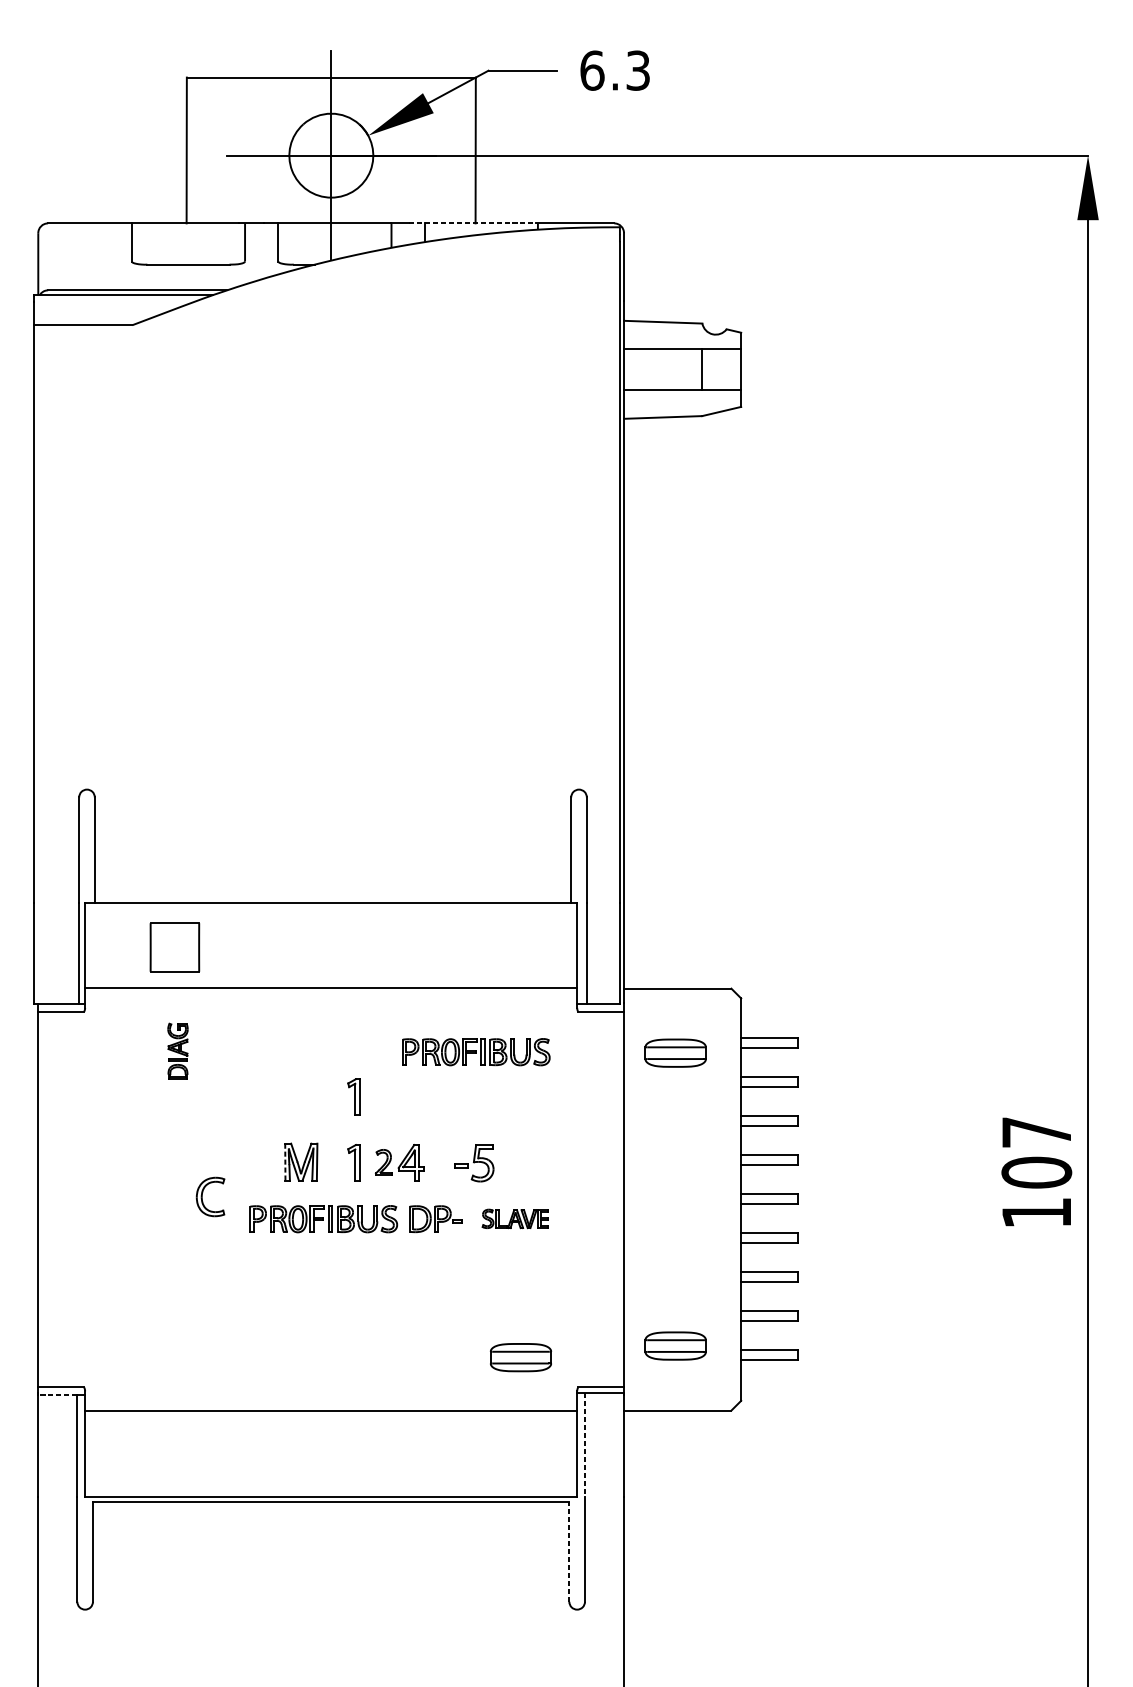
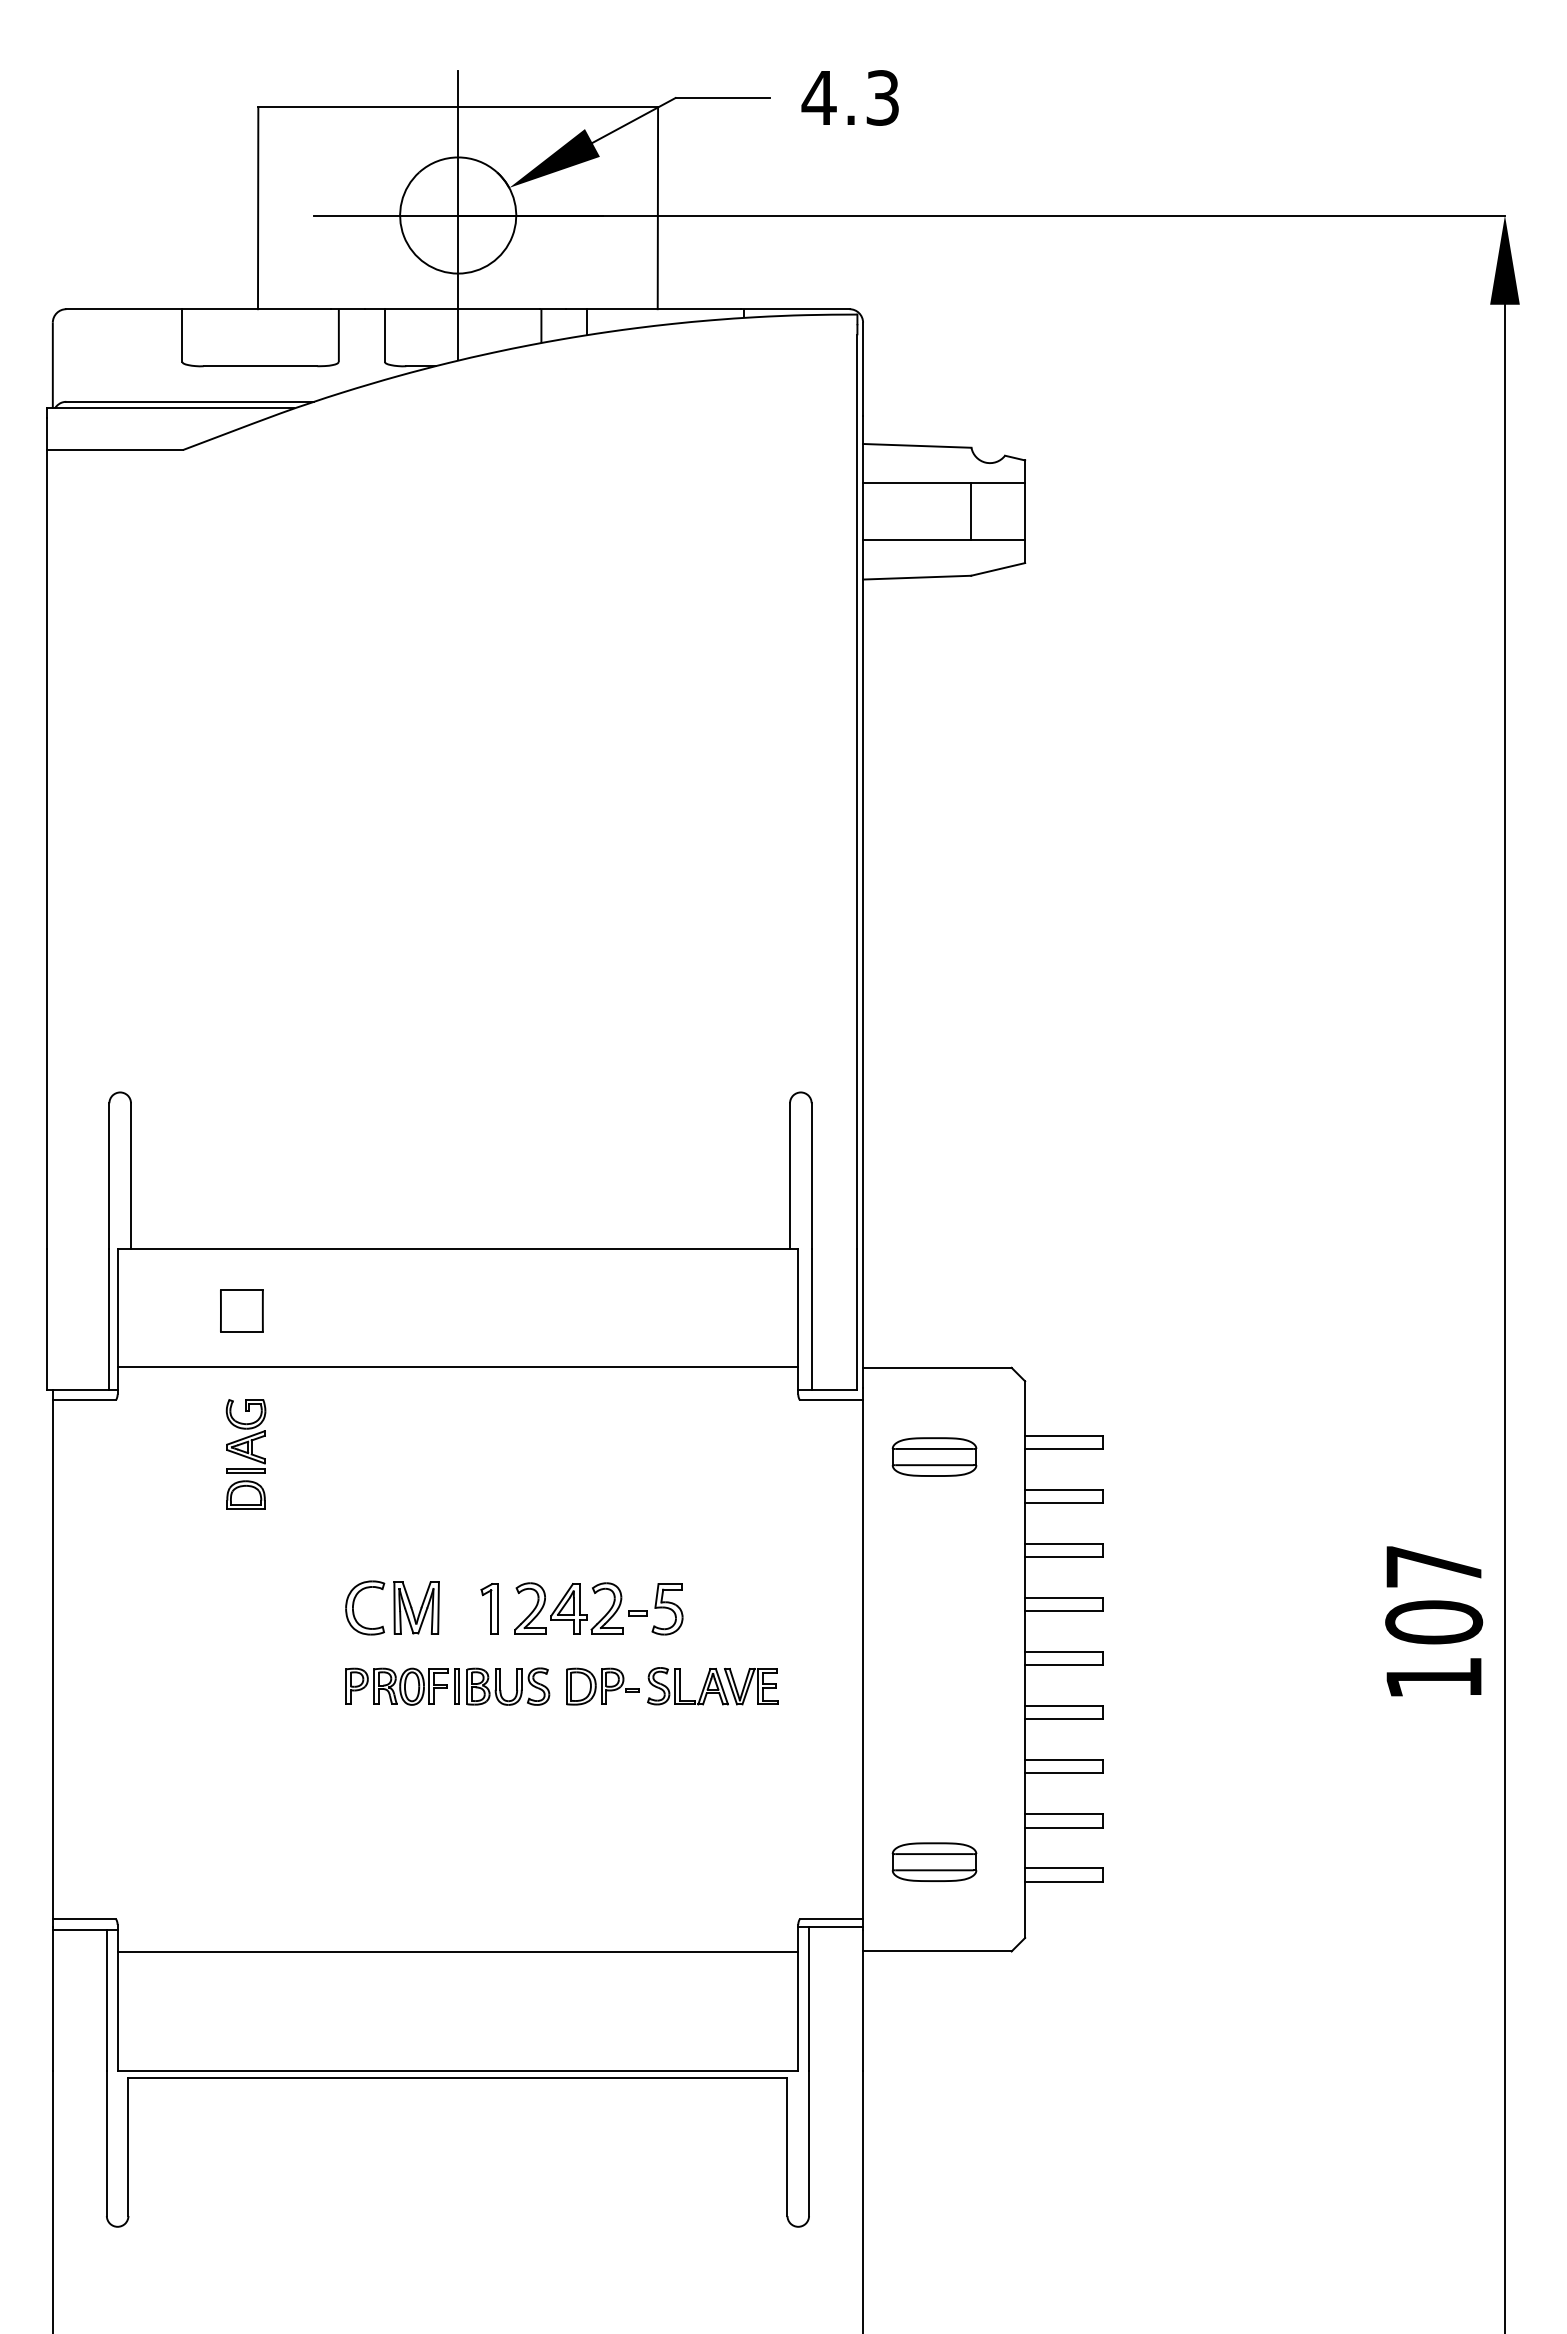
text: (591, 70) -> (818, 97), 6.3 -> 4.3
line: (472, 223) -> (653, 309), dashed -> solid
part: (174, 947) -> (241, 1310), size x0.62
part: (177, 1051) -> (245, 1454), size x1.43
part: (476, 1052) -> (658, 1455), removed
part: (353, 1096) -> (489, 1517), removed
line: (285, 1162) -> (394, 1608), dashed -> solid
part: (383, 1162) -> (530, 1608), size x1.43
part: (438, 1162) -> (606, 1608), added
part: (202, 1194) -> (354, 1604), moved
part: (515, 1219) -> (712, 1686), size x1.43
part: (520, 1357) -> (720, 1877), removed
line: (57, 1394) -> (79, 1929), dashed -> solid
line: (585, 1445) -> (809, 1999), dashed -> solid
line: (569, 1552) -> (787, 2147), dashed -> solid

